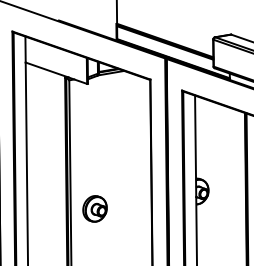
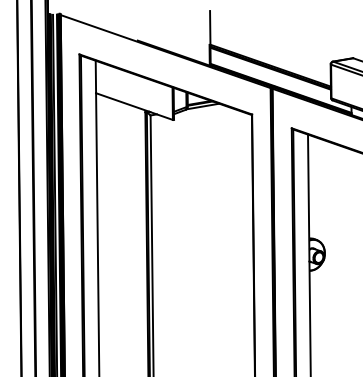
part: (94, 209) -> (182, 276), removed

